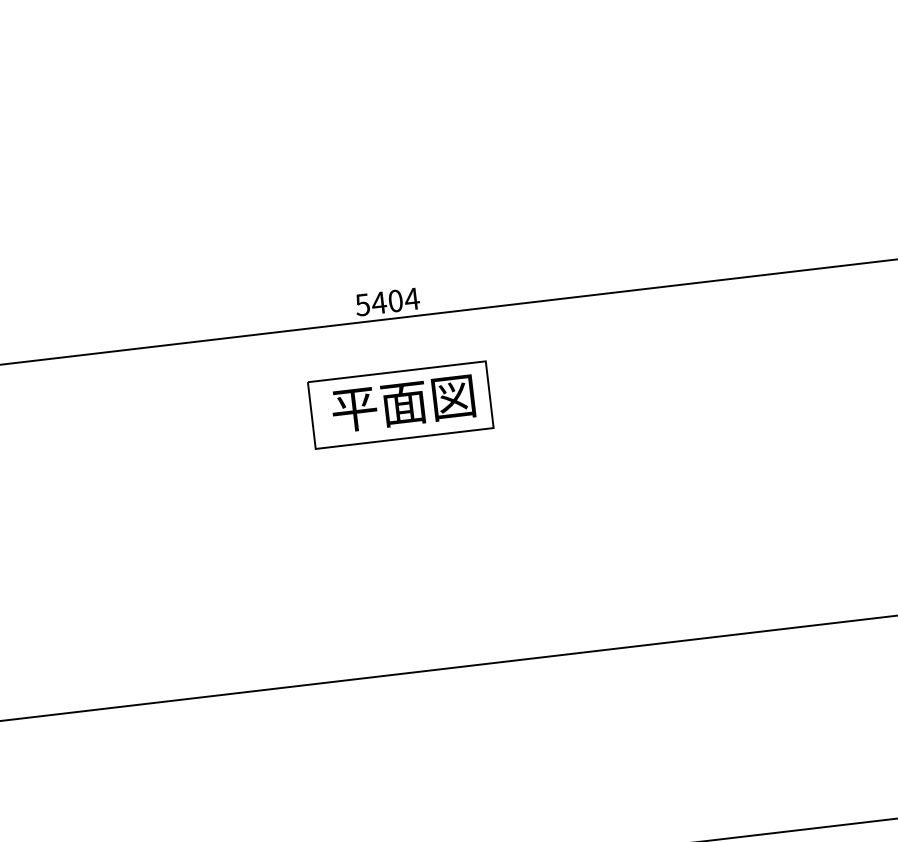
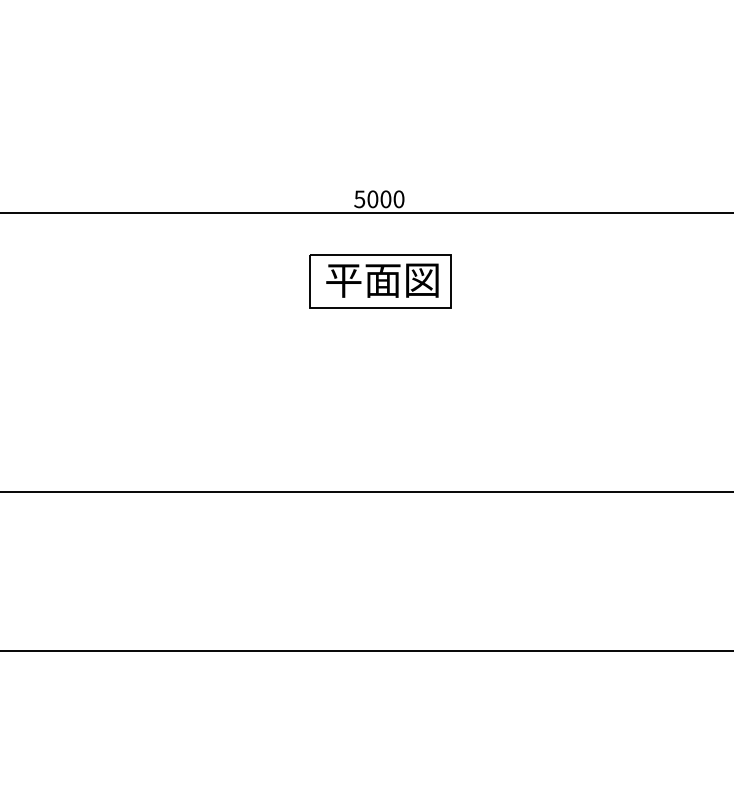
text: (395, 301) -> (385, 199), 5404 -> 5000

